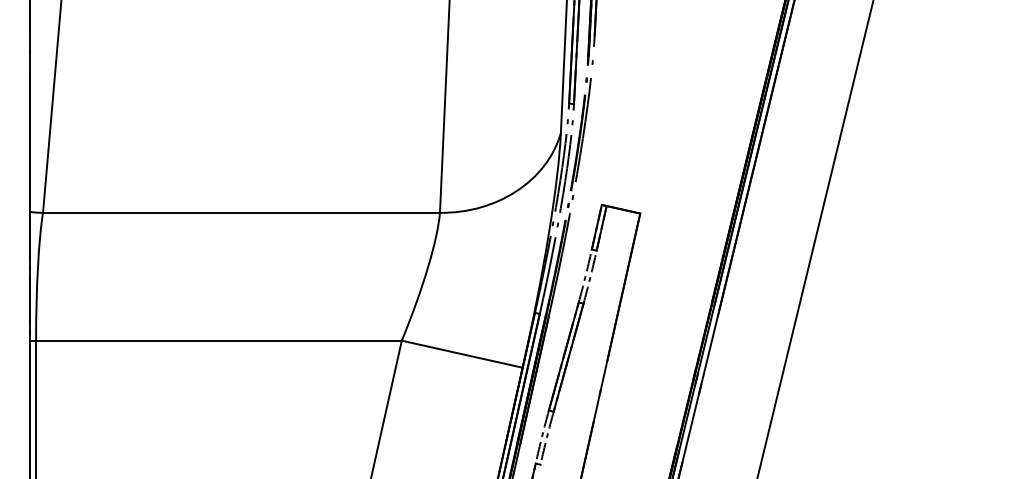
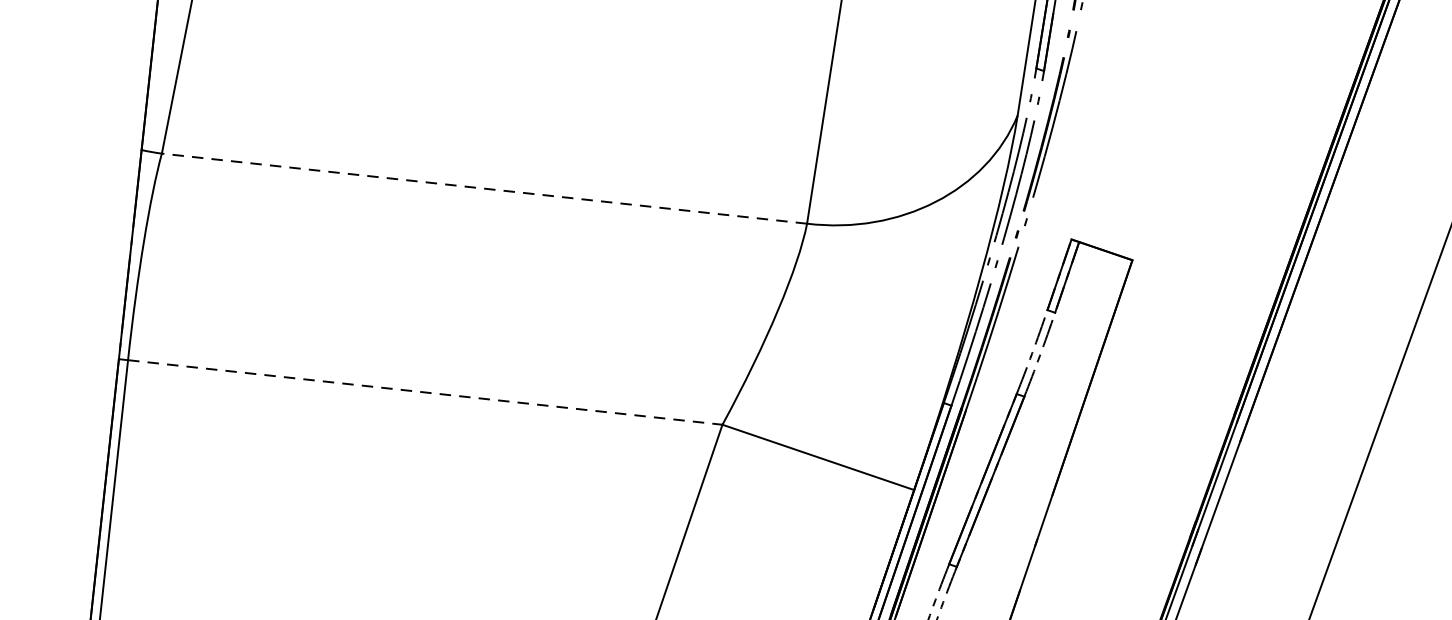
line: (241, 212) -> (484, 188), solid -> dashed
line: (218, 340) -> (424, 392), solid -> dashed

